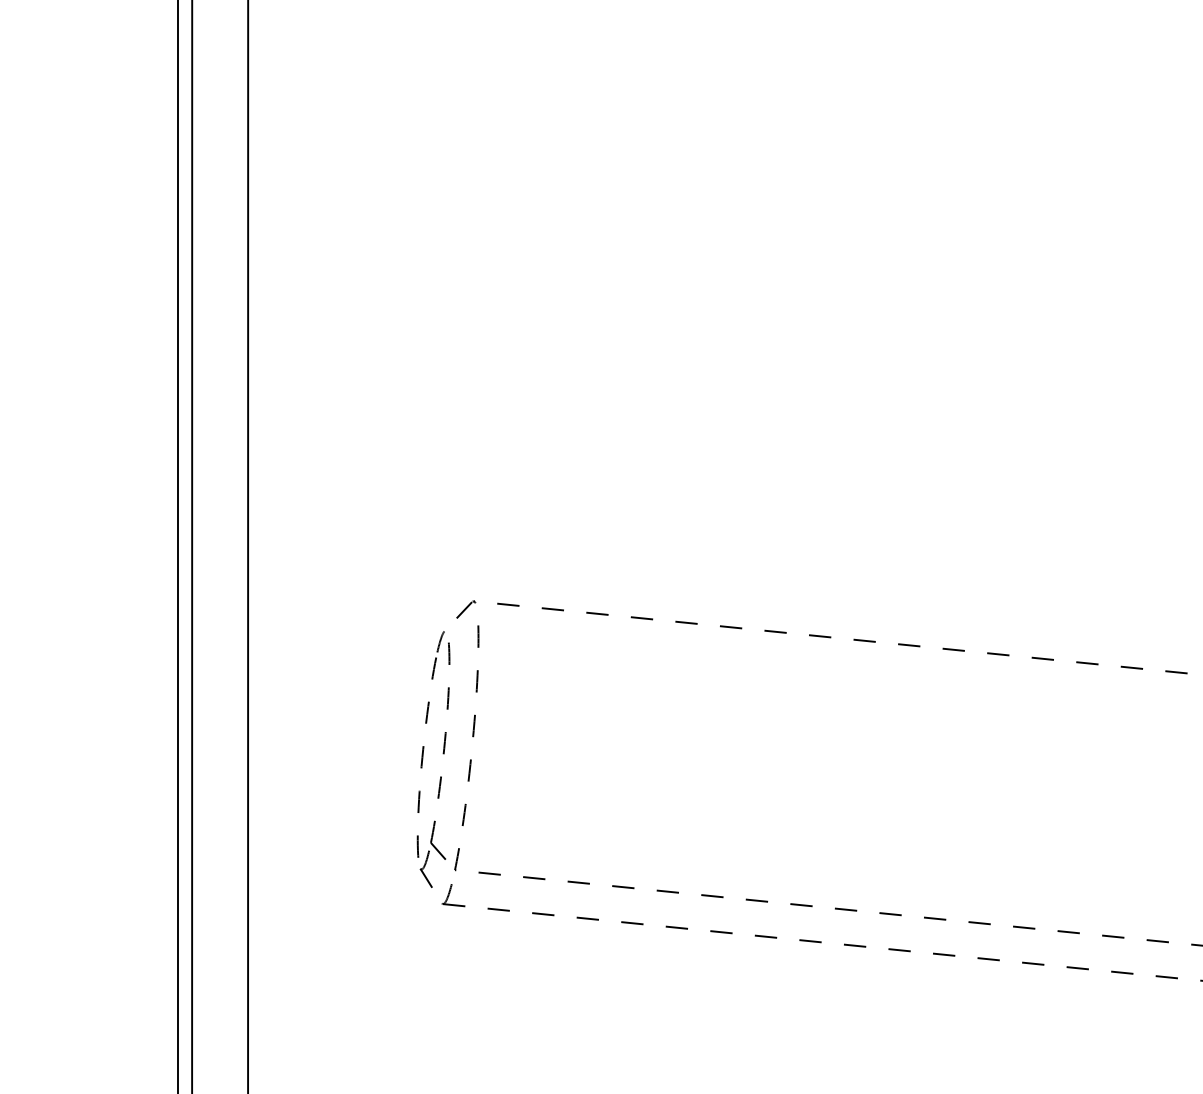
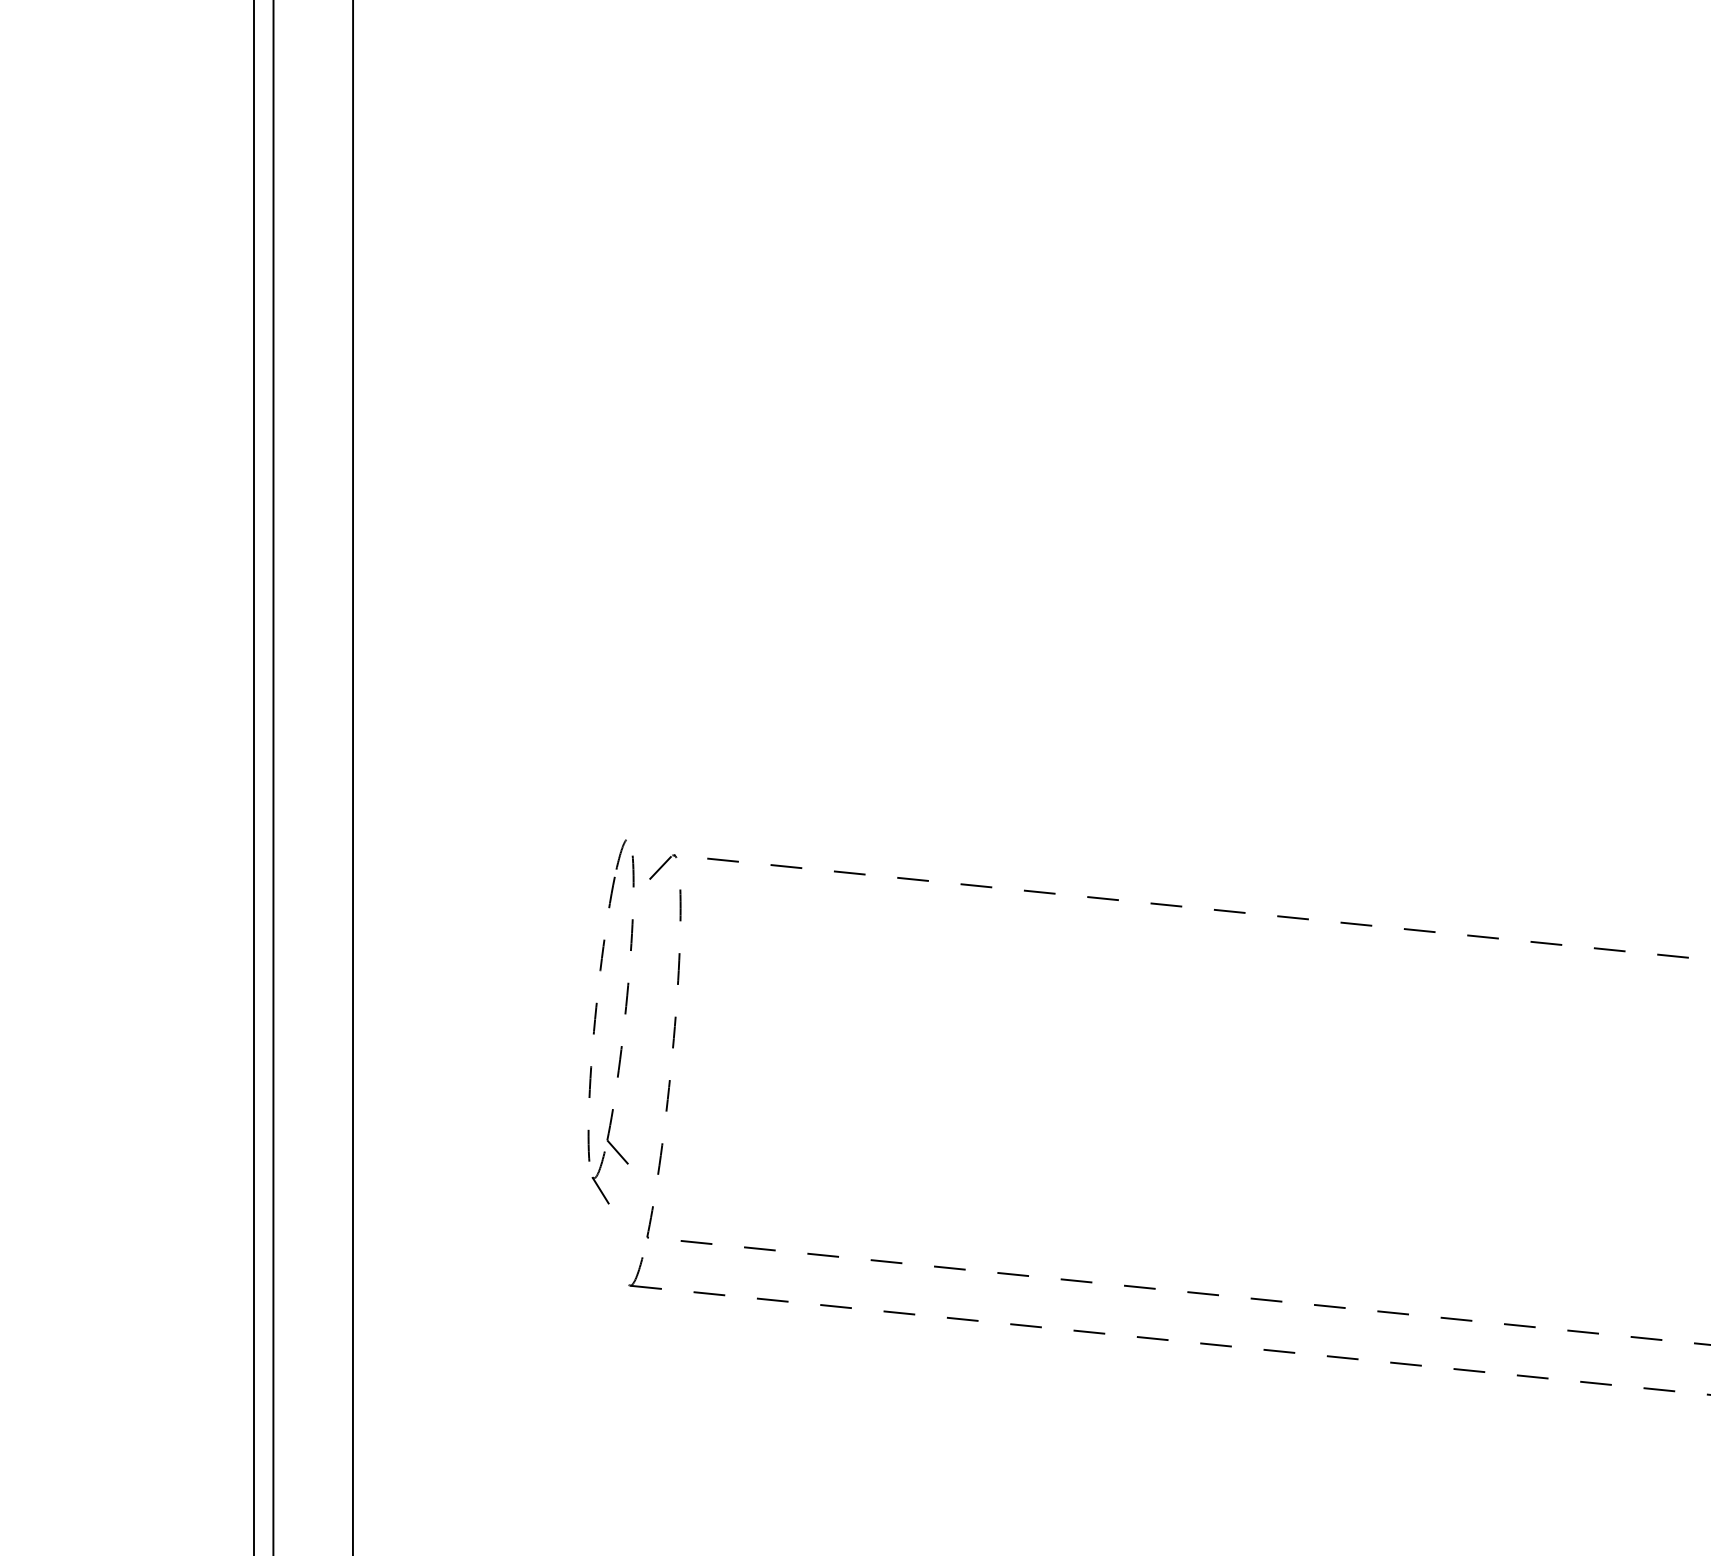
part: (423, 759) -> (596, 1021), moved

